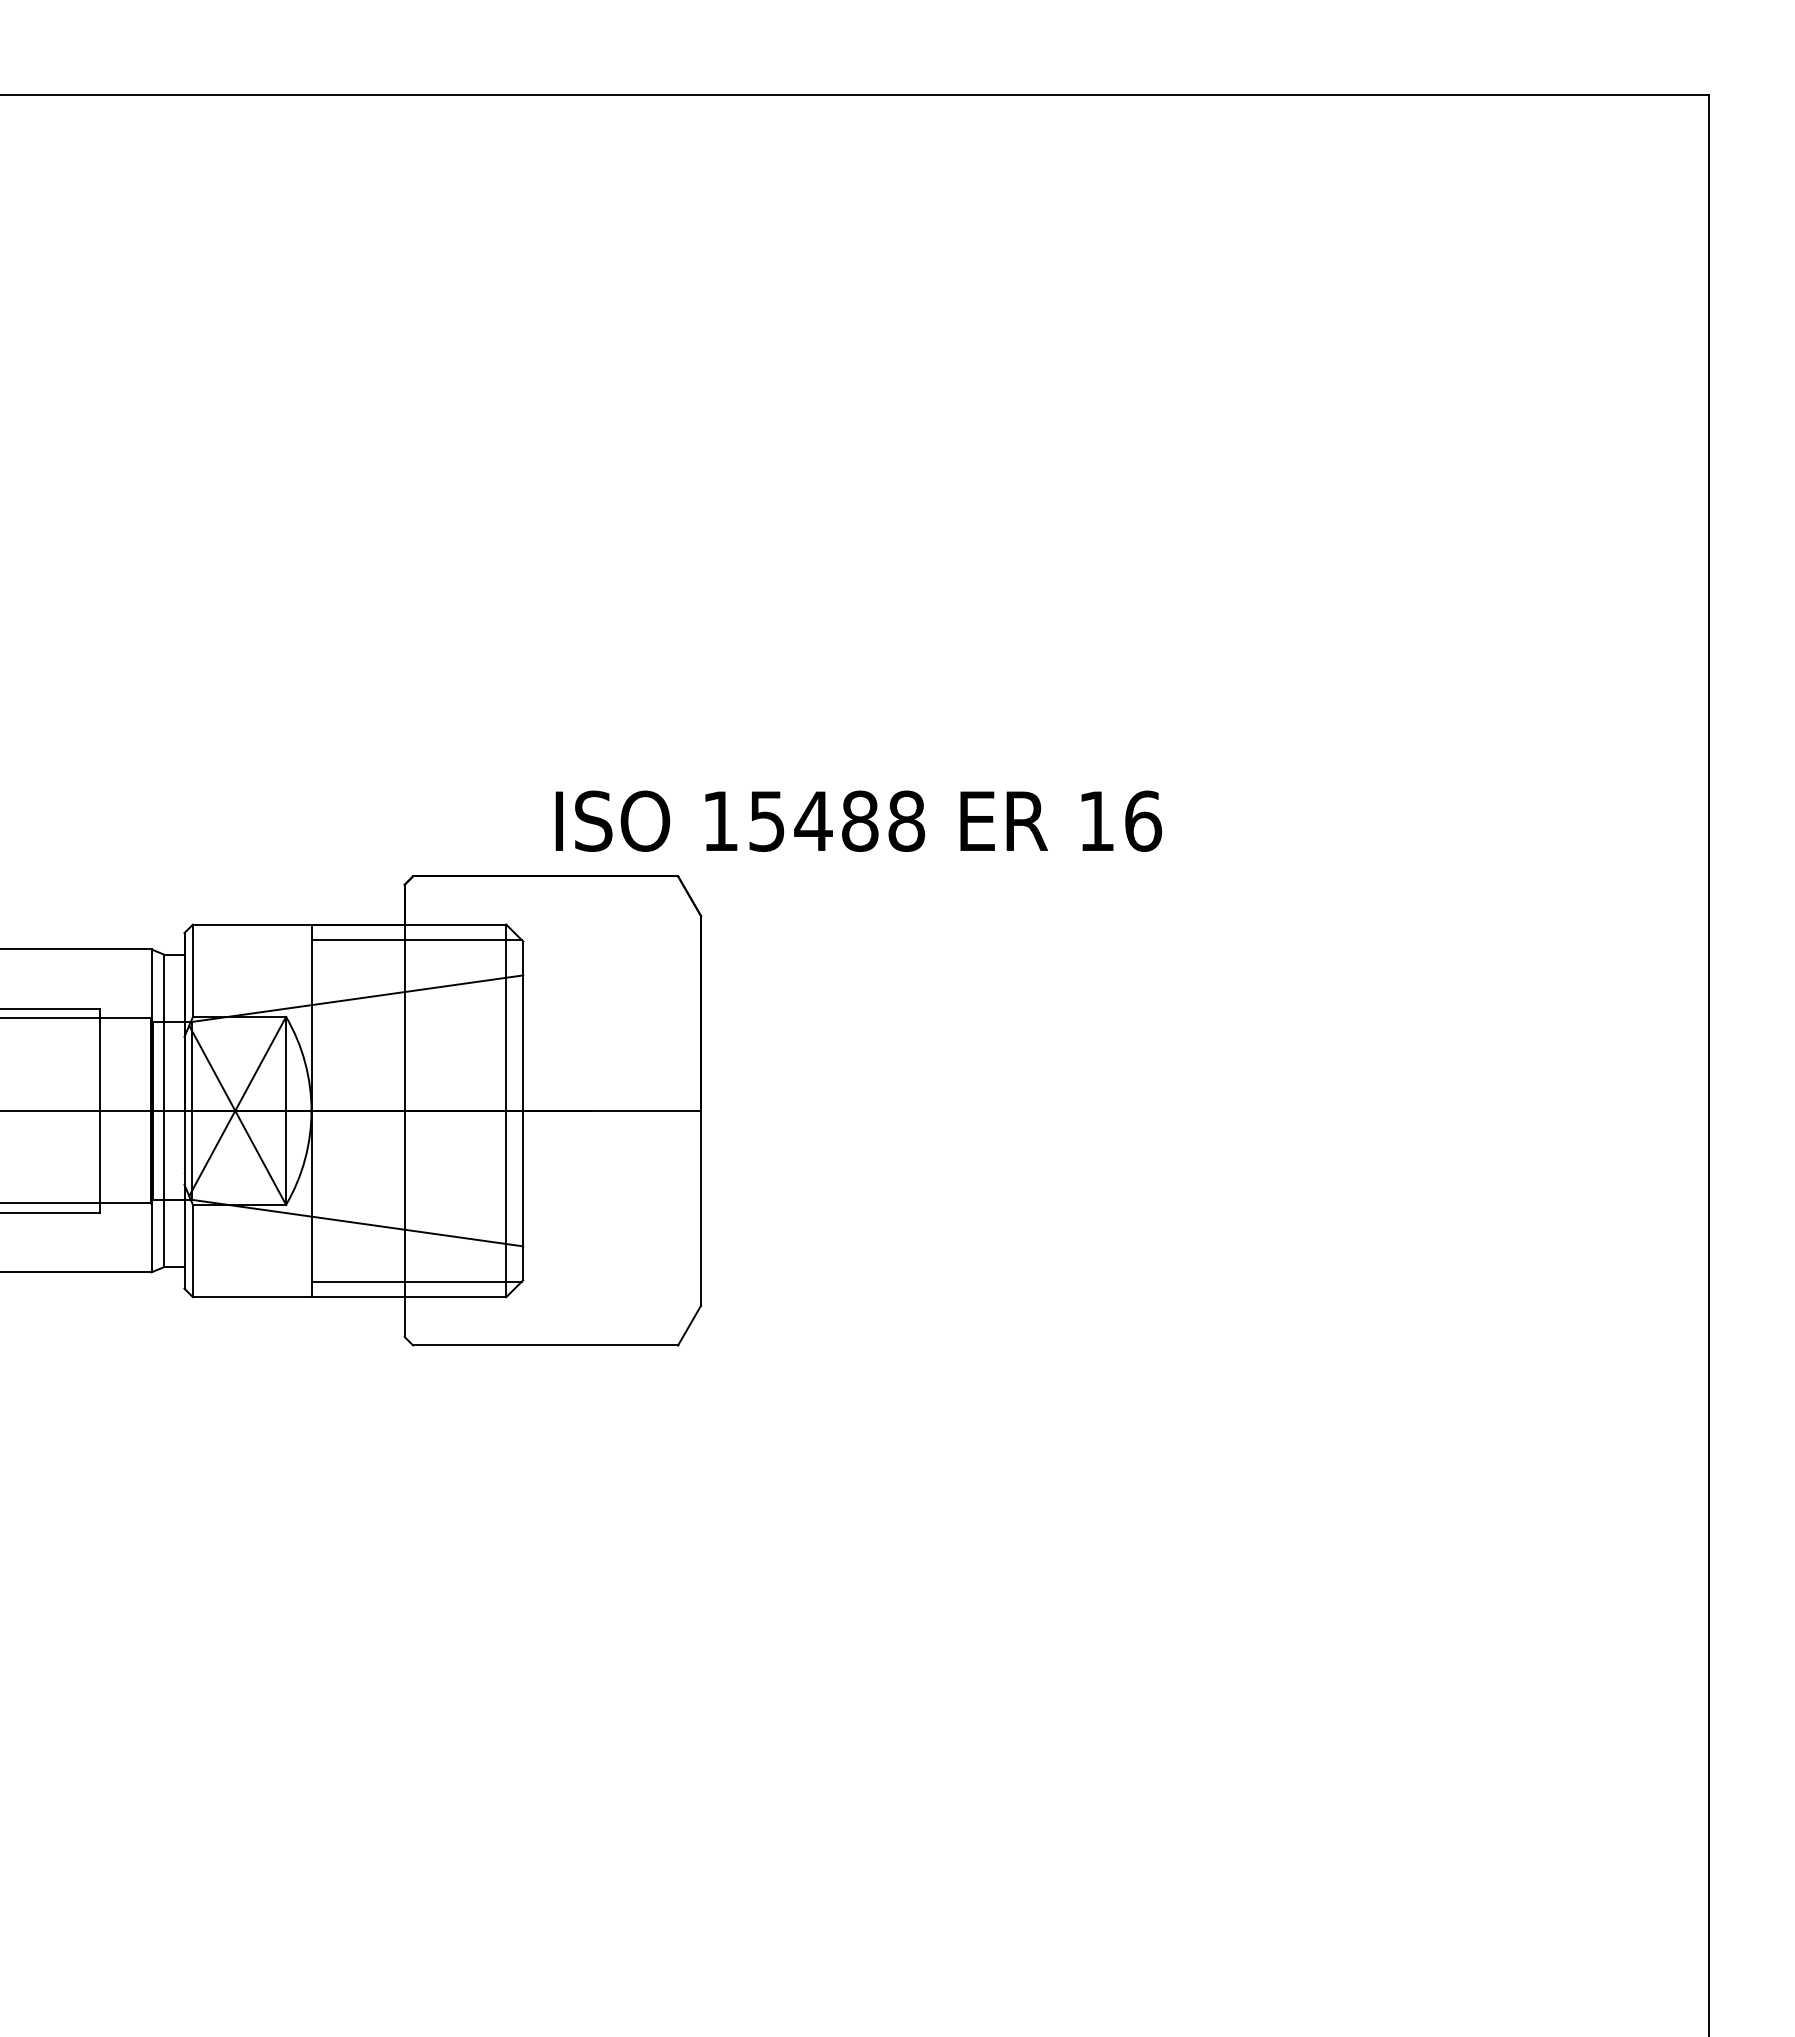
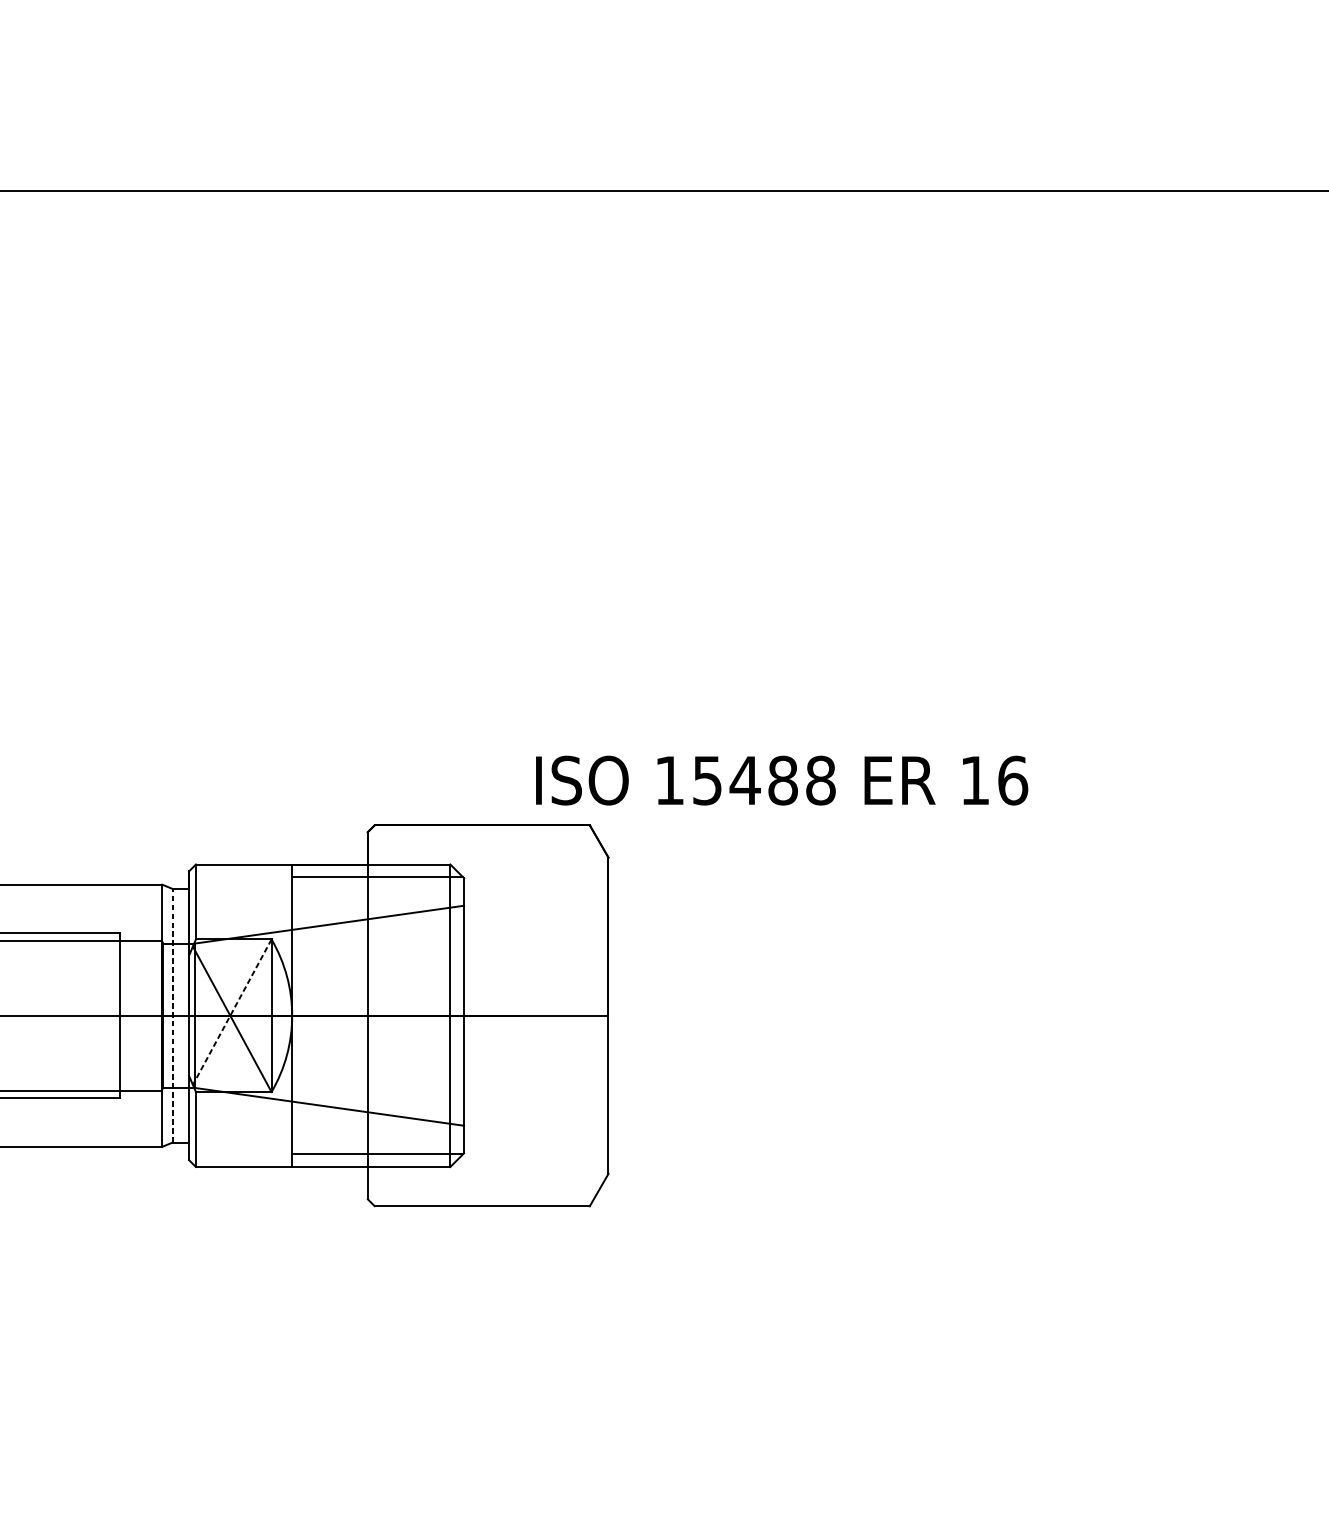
text: (858, 820) -> (781, 779), moved
line: (237, 1106) -> (232, 1012), solid -> dashed
line: (164, 1110) -> (172, 1015), solid -> dashed

